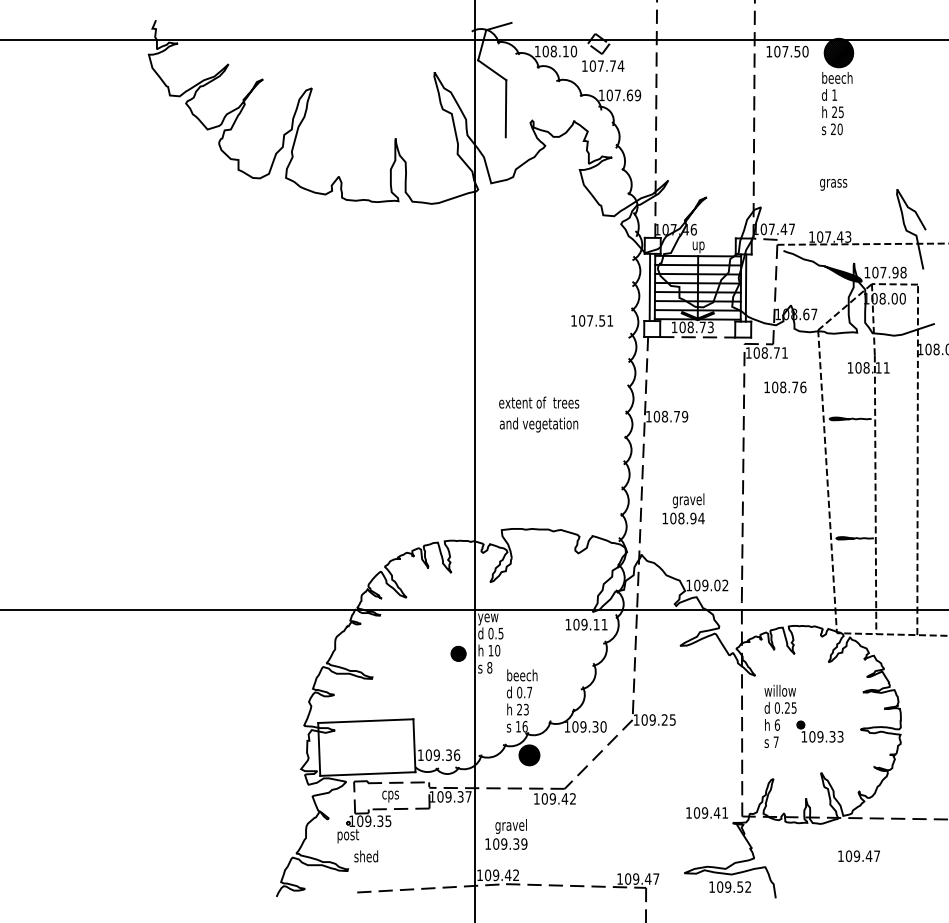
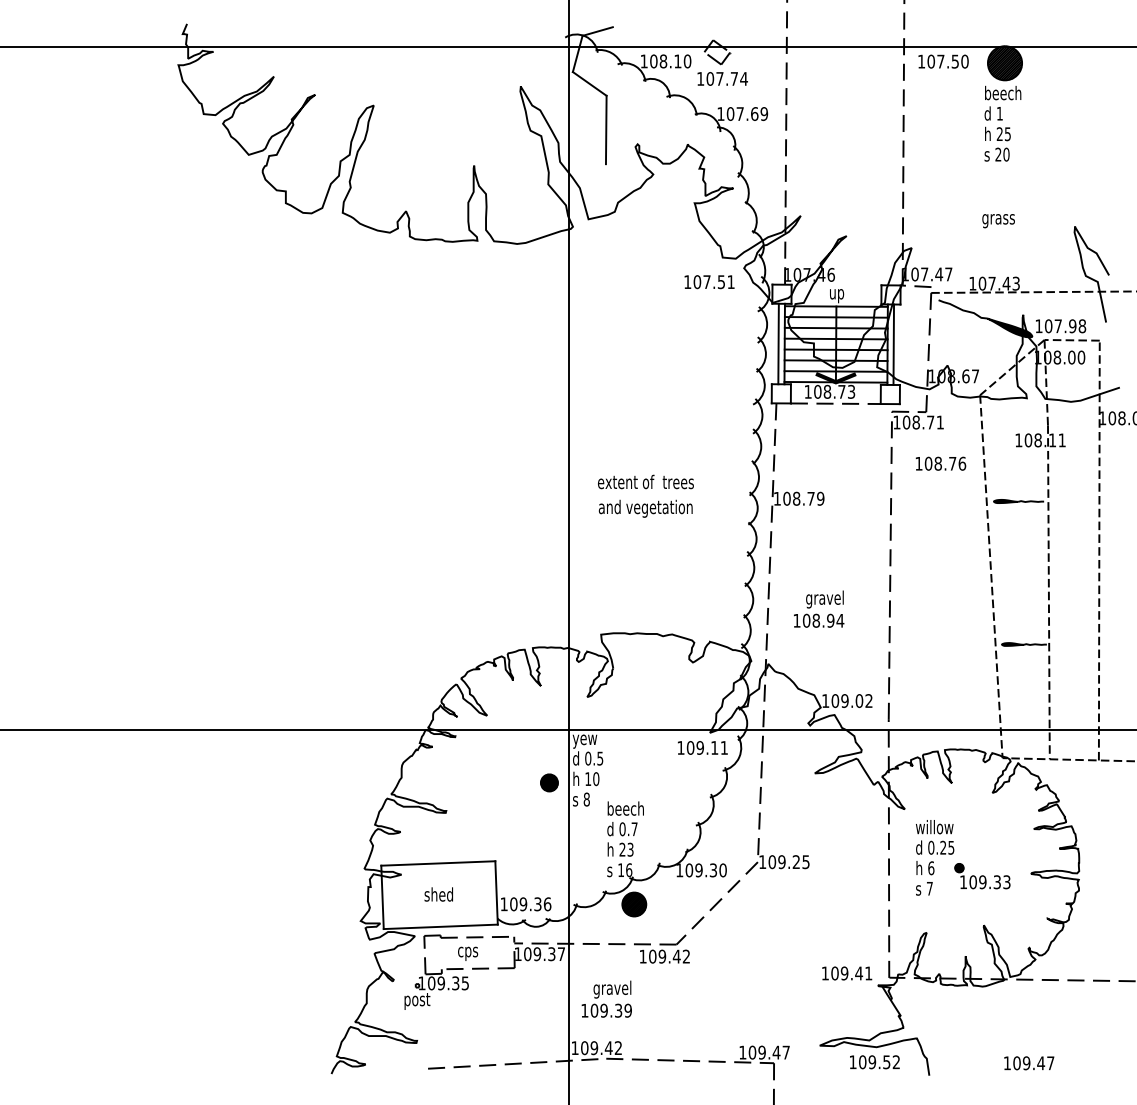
text: (592, 321) -> (709, 282), moved
text: (365, 856) -> (438, 894), moved
text: (859, 856) -> (1029, 1063), moved

